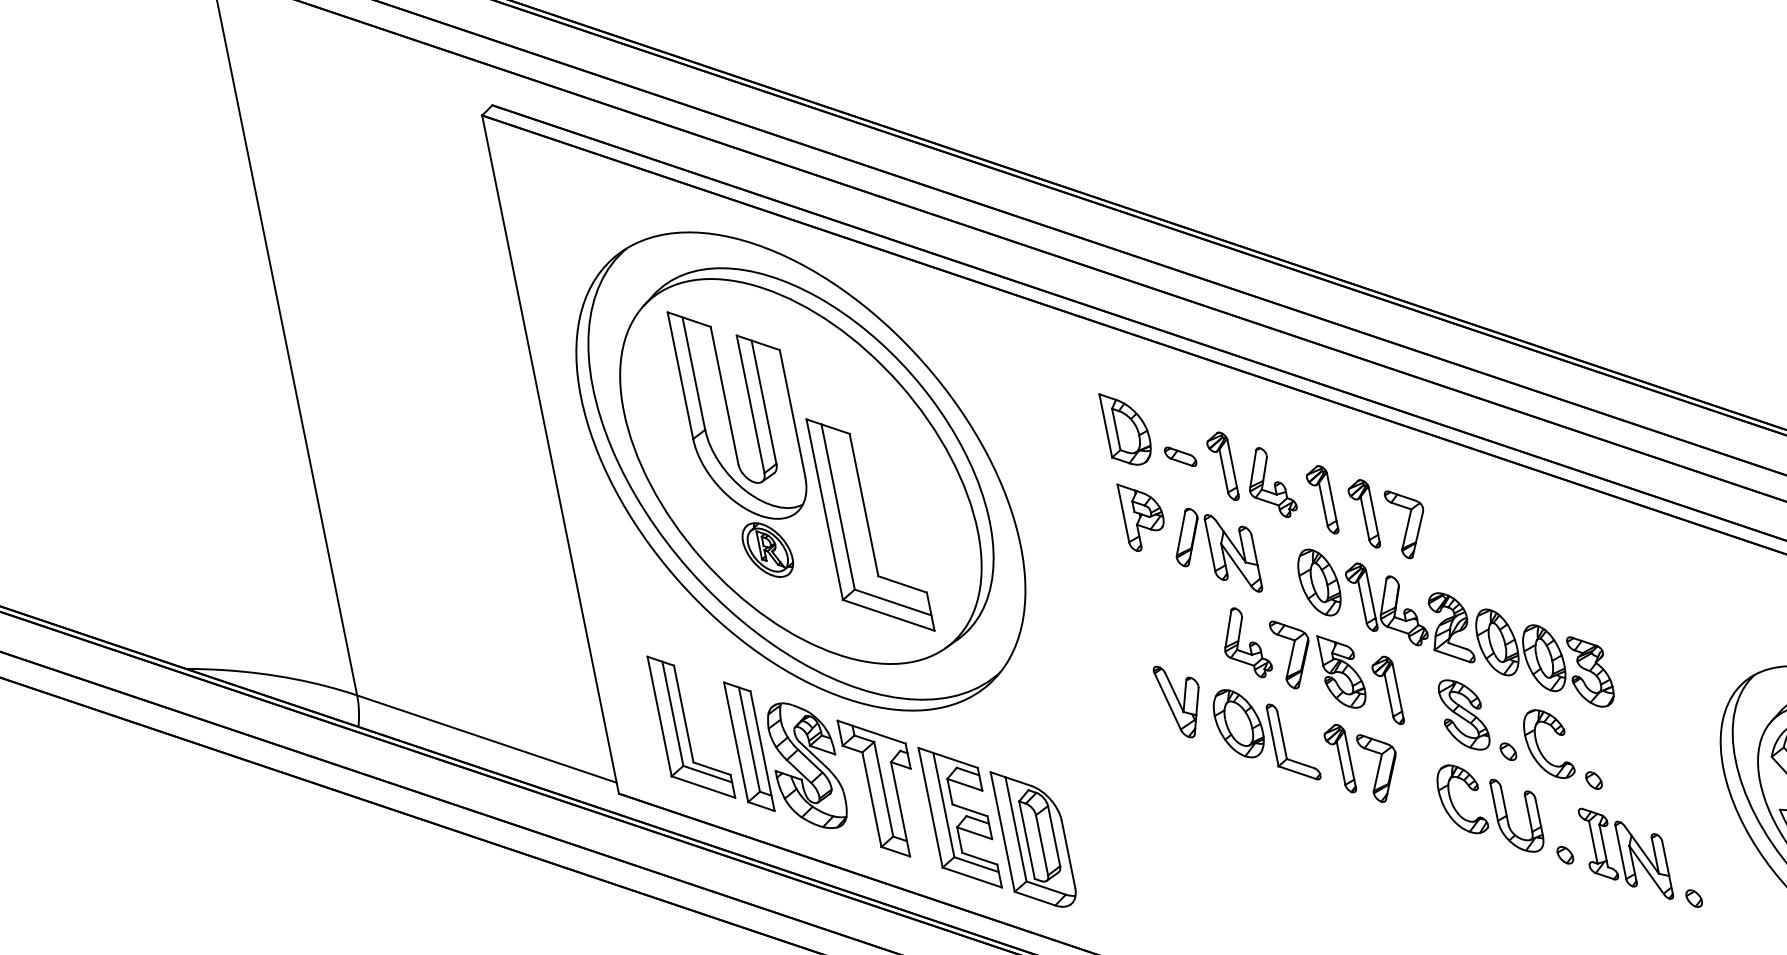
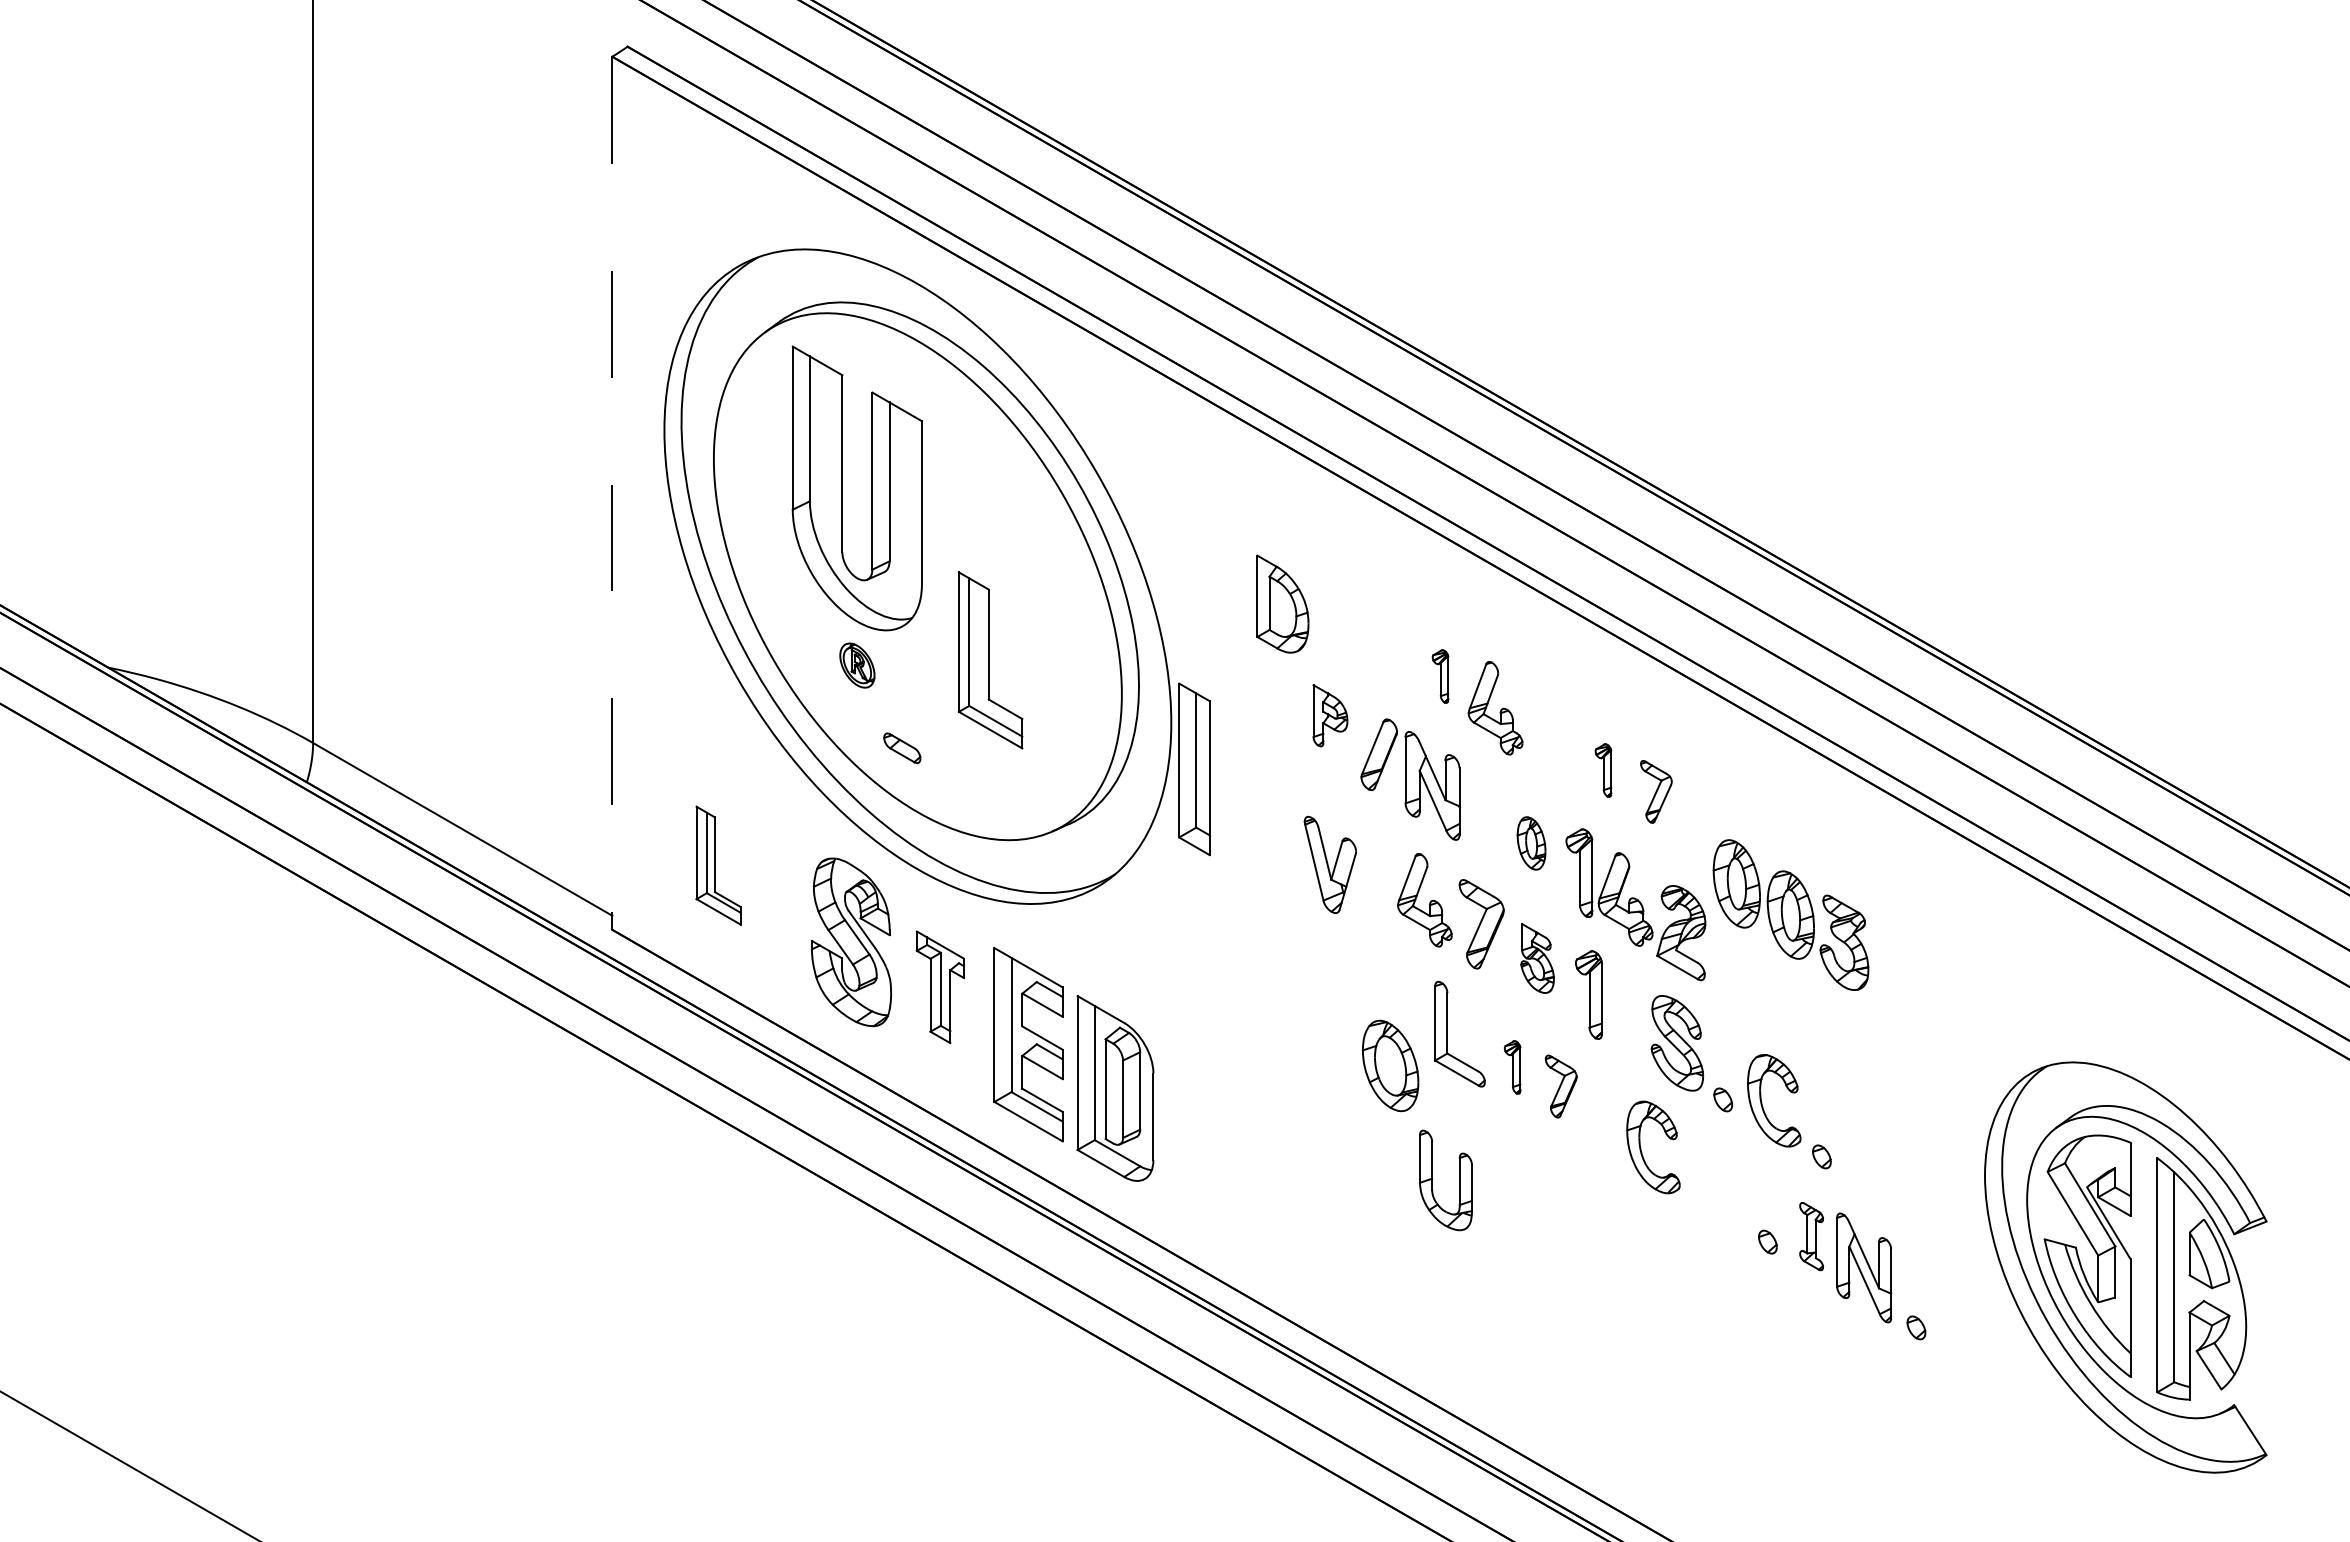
part: (1126, 427) -> (1282, 603), moved
line: (550, 454) -> (612, 493), solid -> dashed
part: (1180, 456) -> (902, 747), moved
part: (1222, 467) -> (1440, 676), size x0.6
part: (1322, 500) -> (1555, 742), removed
part: (1143, 514) -> (1330, 715), size x0.7
part: (1363, 514) -> (1603, 770), size x0.6
part: (1408, 522) -> (1656, 791), size x0.7
part: (870, 525) -> (990, 660), size x0.6
part: (767, 549) -> (857, 665), size x0.6
part: (1319, 582) -> (1531, 843), size x0.6
part: (1543, 657) -> (1790, 914), moved
part: (1341, 671) -> (1537, 958), size x0.7
part: (1179, 700) -> (1329, 864), moved
part: (1238, 723) -> (1390, 1065), moved
part: (691, 727) -> (718, 865), size x0.6
part: (749, 746) -> (1194, 769), moved
part: (1339, 759) -> (1512, 1067), size x0.6
part: (1380, 766) -> (1561, 1086), size x0.7
part: (882, 787) -> (940, 987), size x0.6
part: (1507, 816) -> (1433, 1179), moved
part: (1598, 844) -> (1811, 1236), size x0.7

